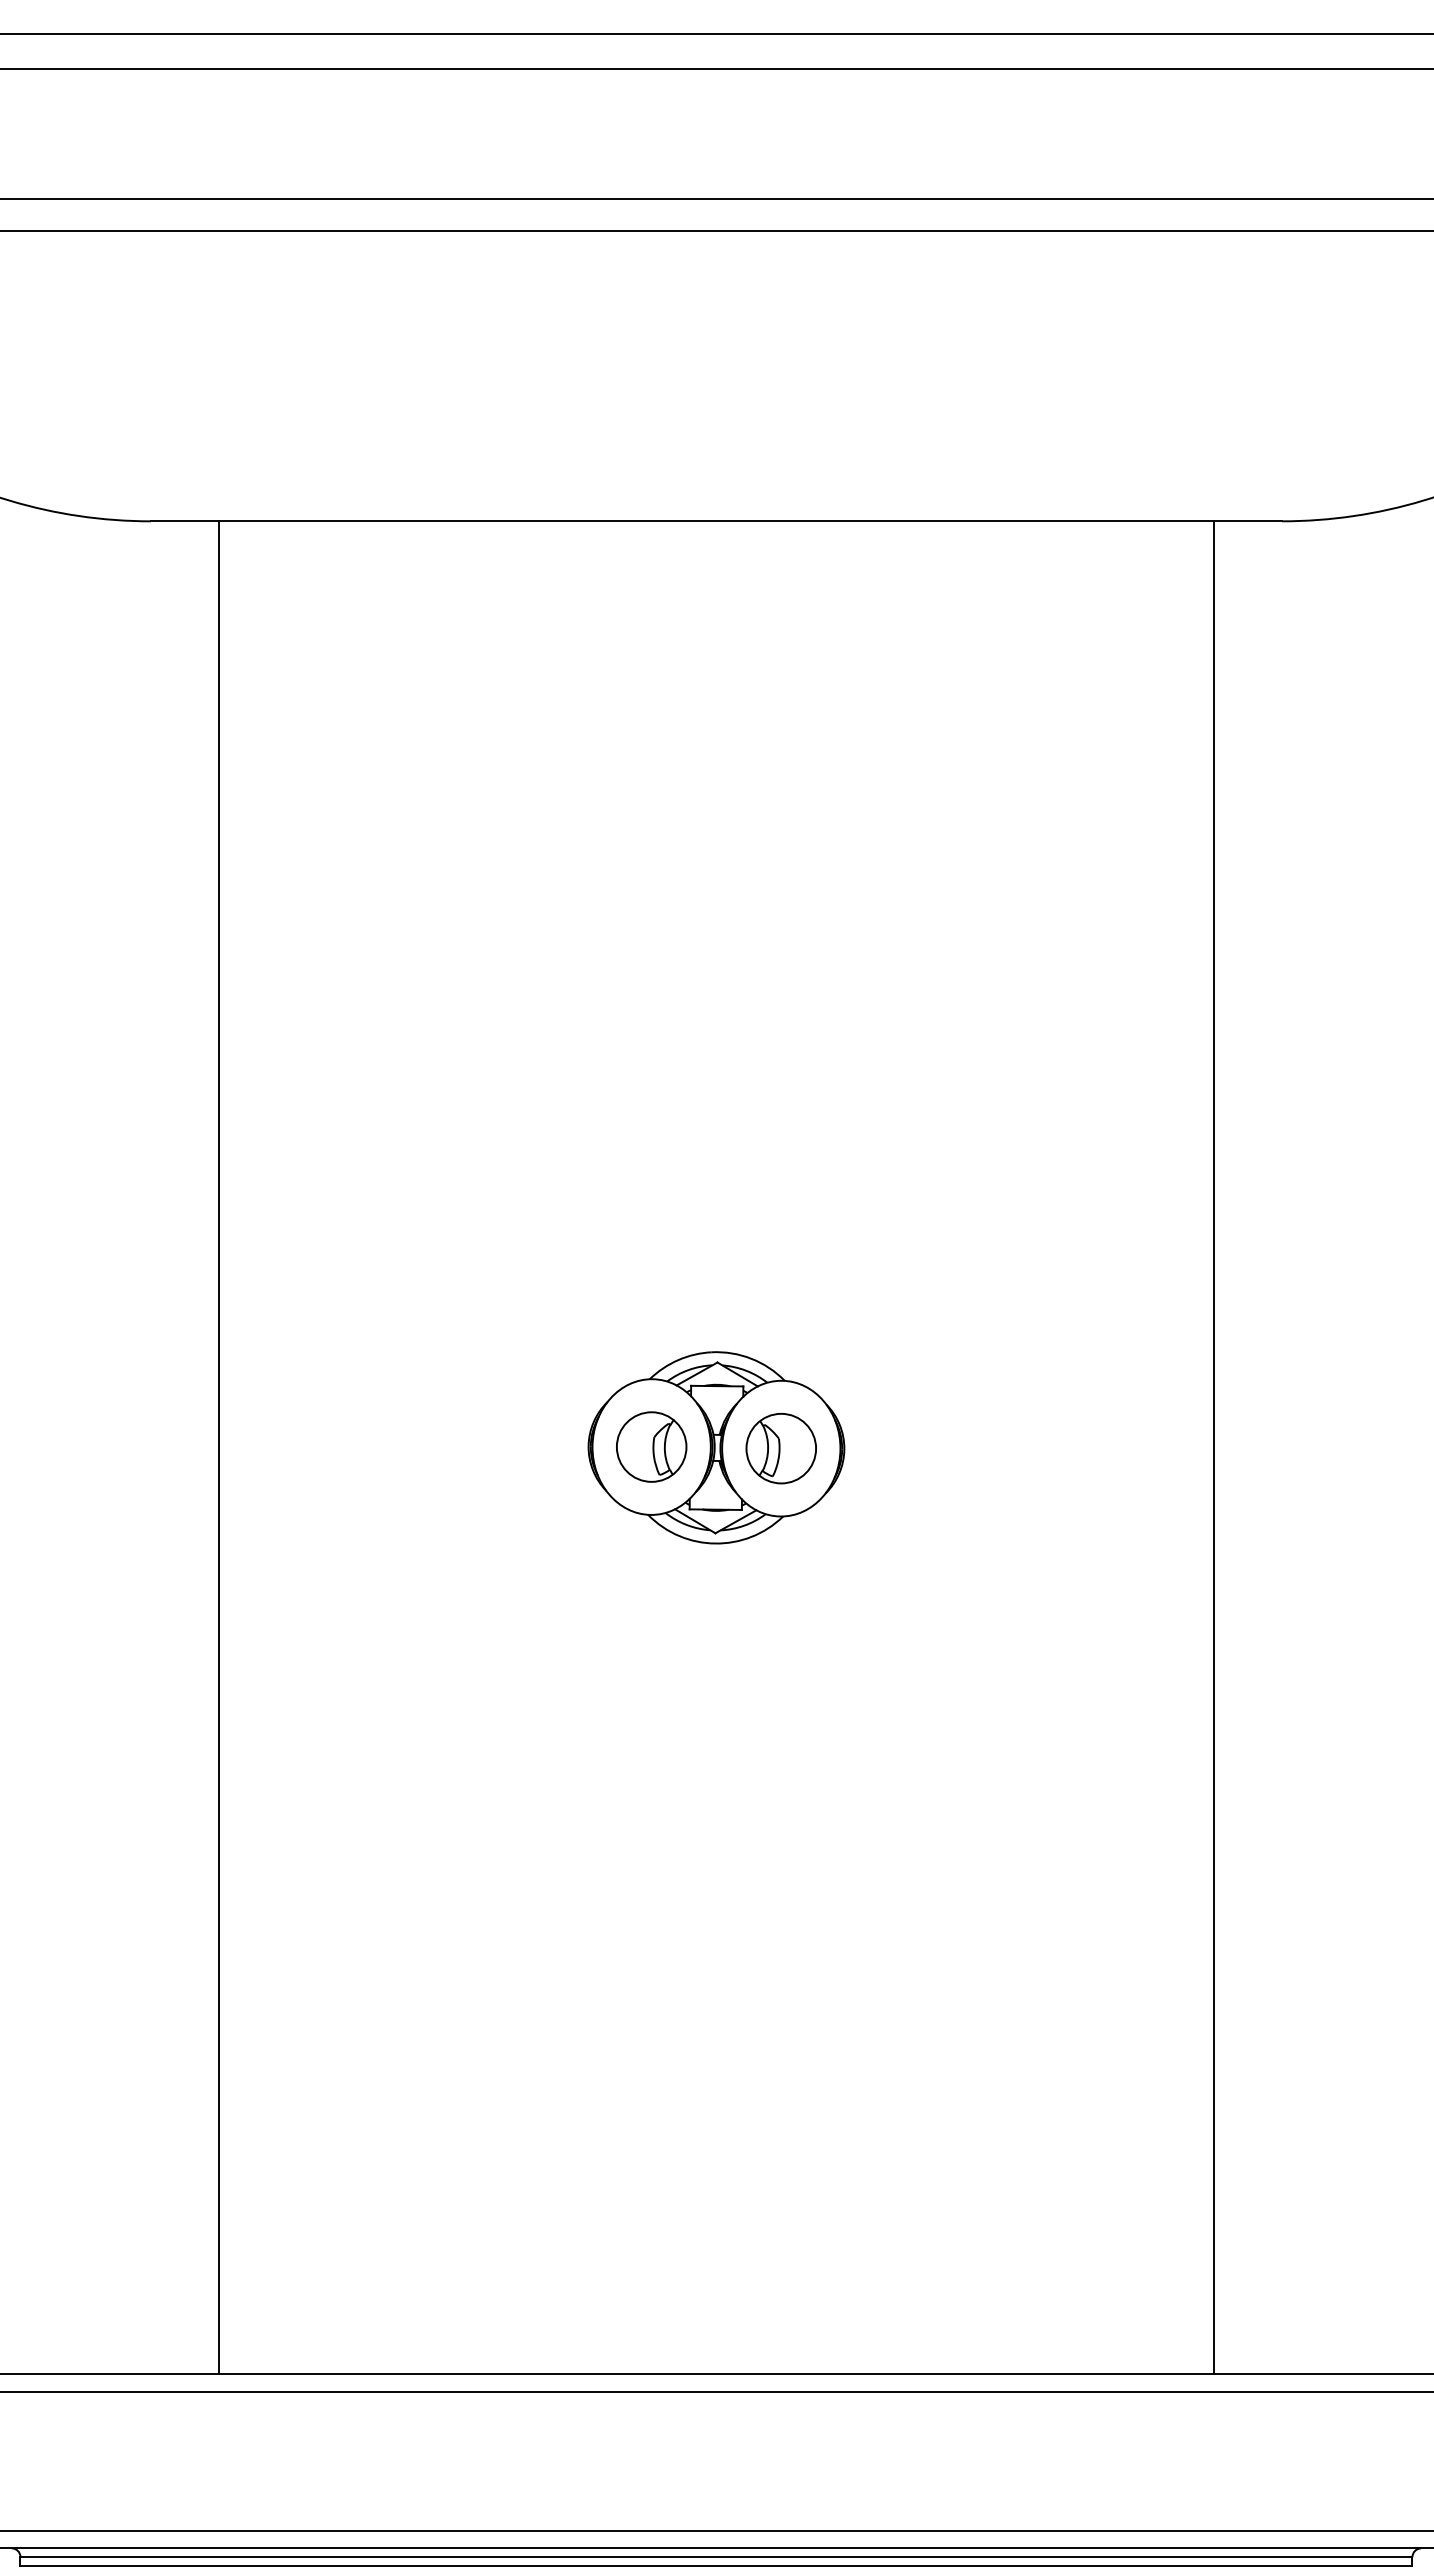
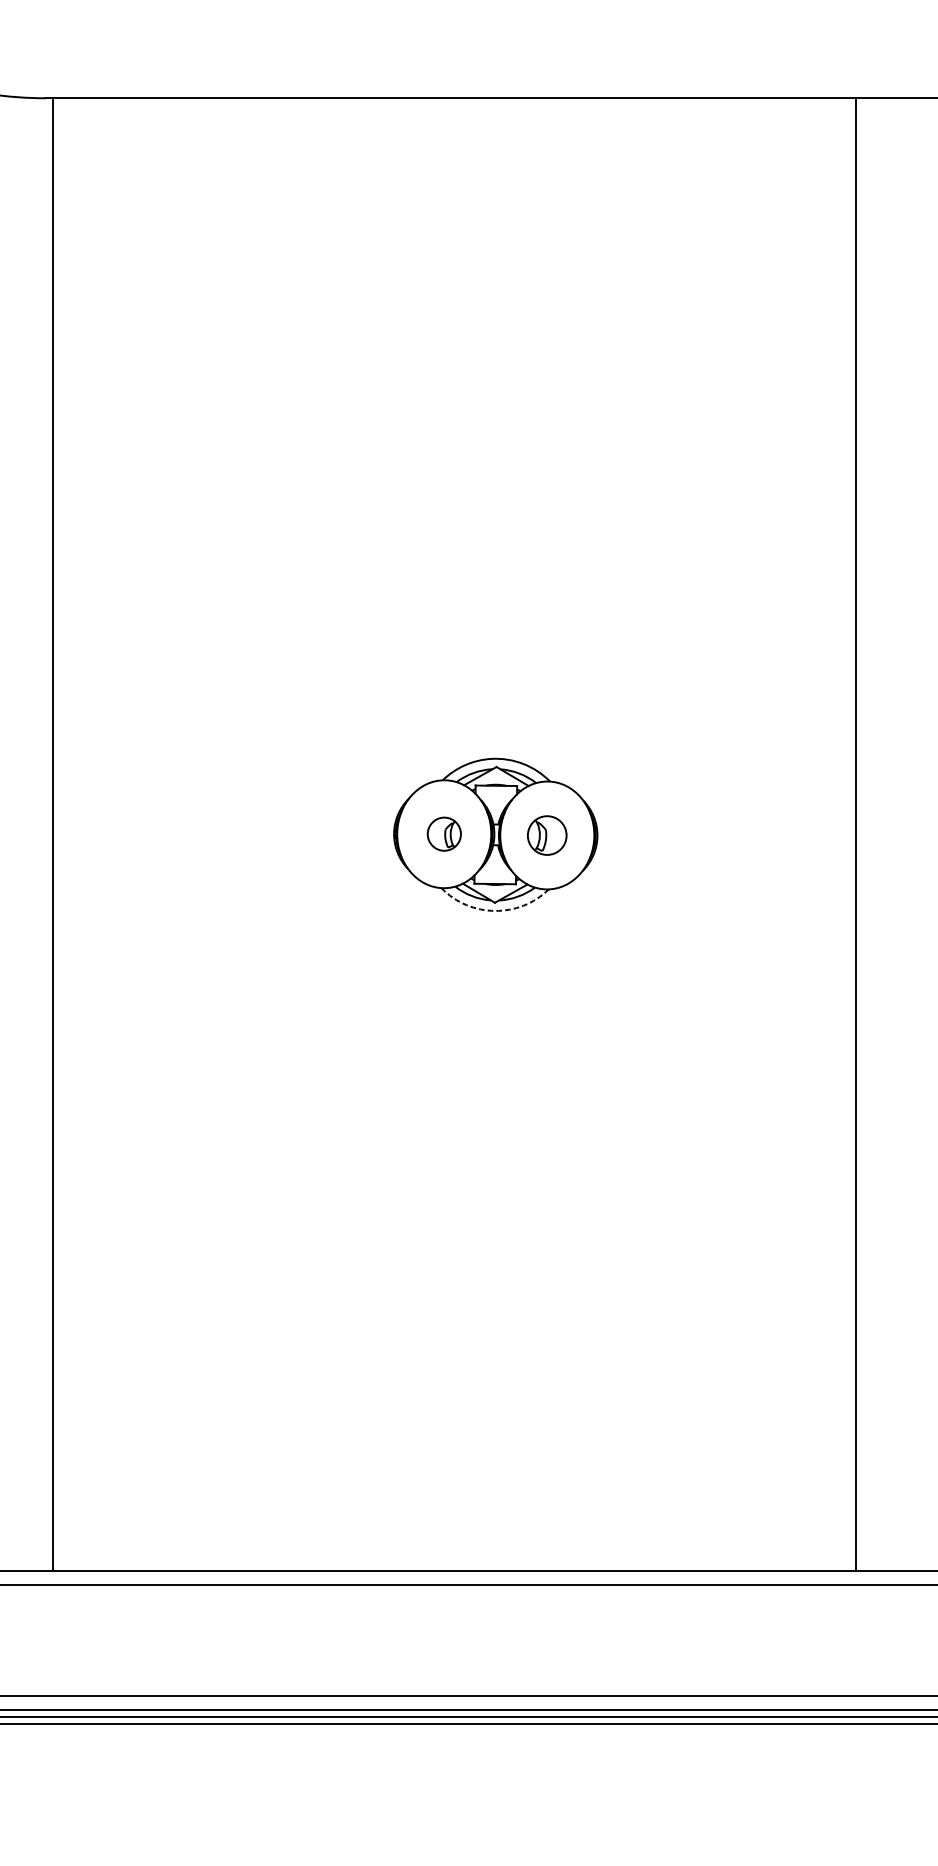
part: (651, 1446) -> (444, 833), size x0.6
line: (219, 1447) -> (52, 834), moved
line: (1213, 1447) -> (855, 834), moved
part: (780, 1448) -> (546, 835), size x0.7
arc: (715, 1543) -> (495, 910), solid -> dashed

